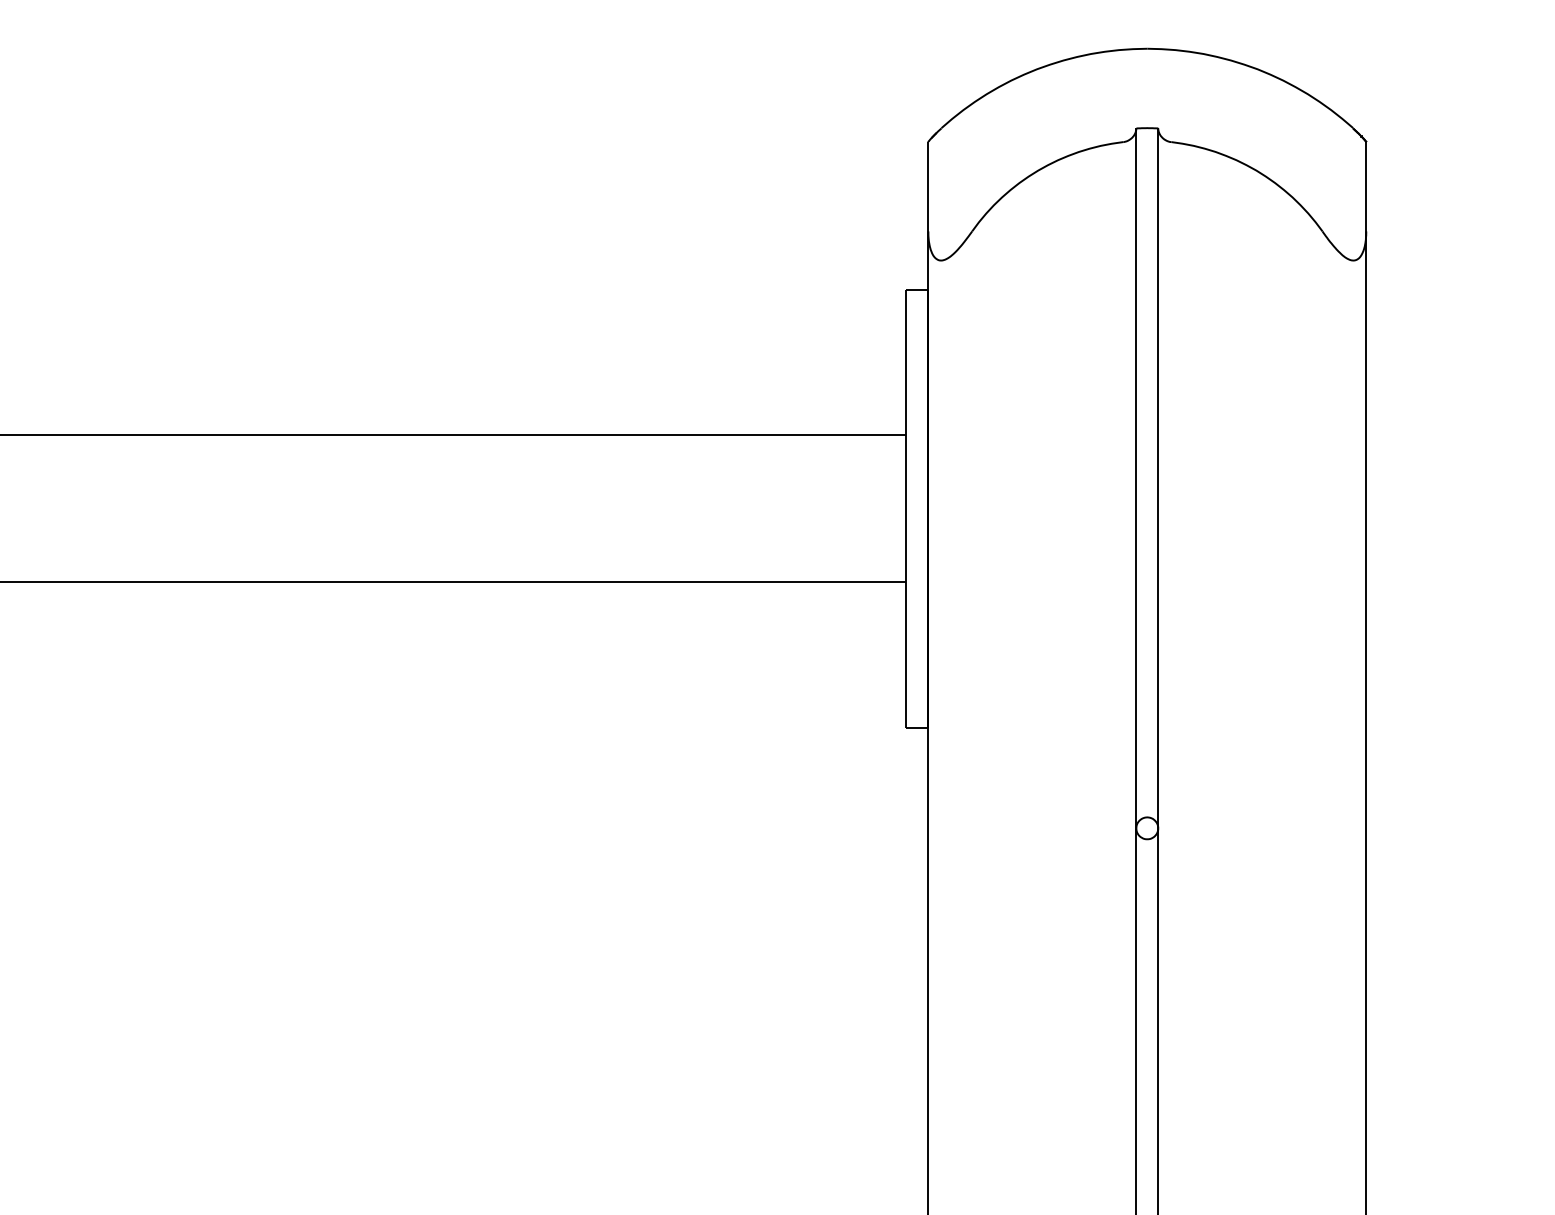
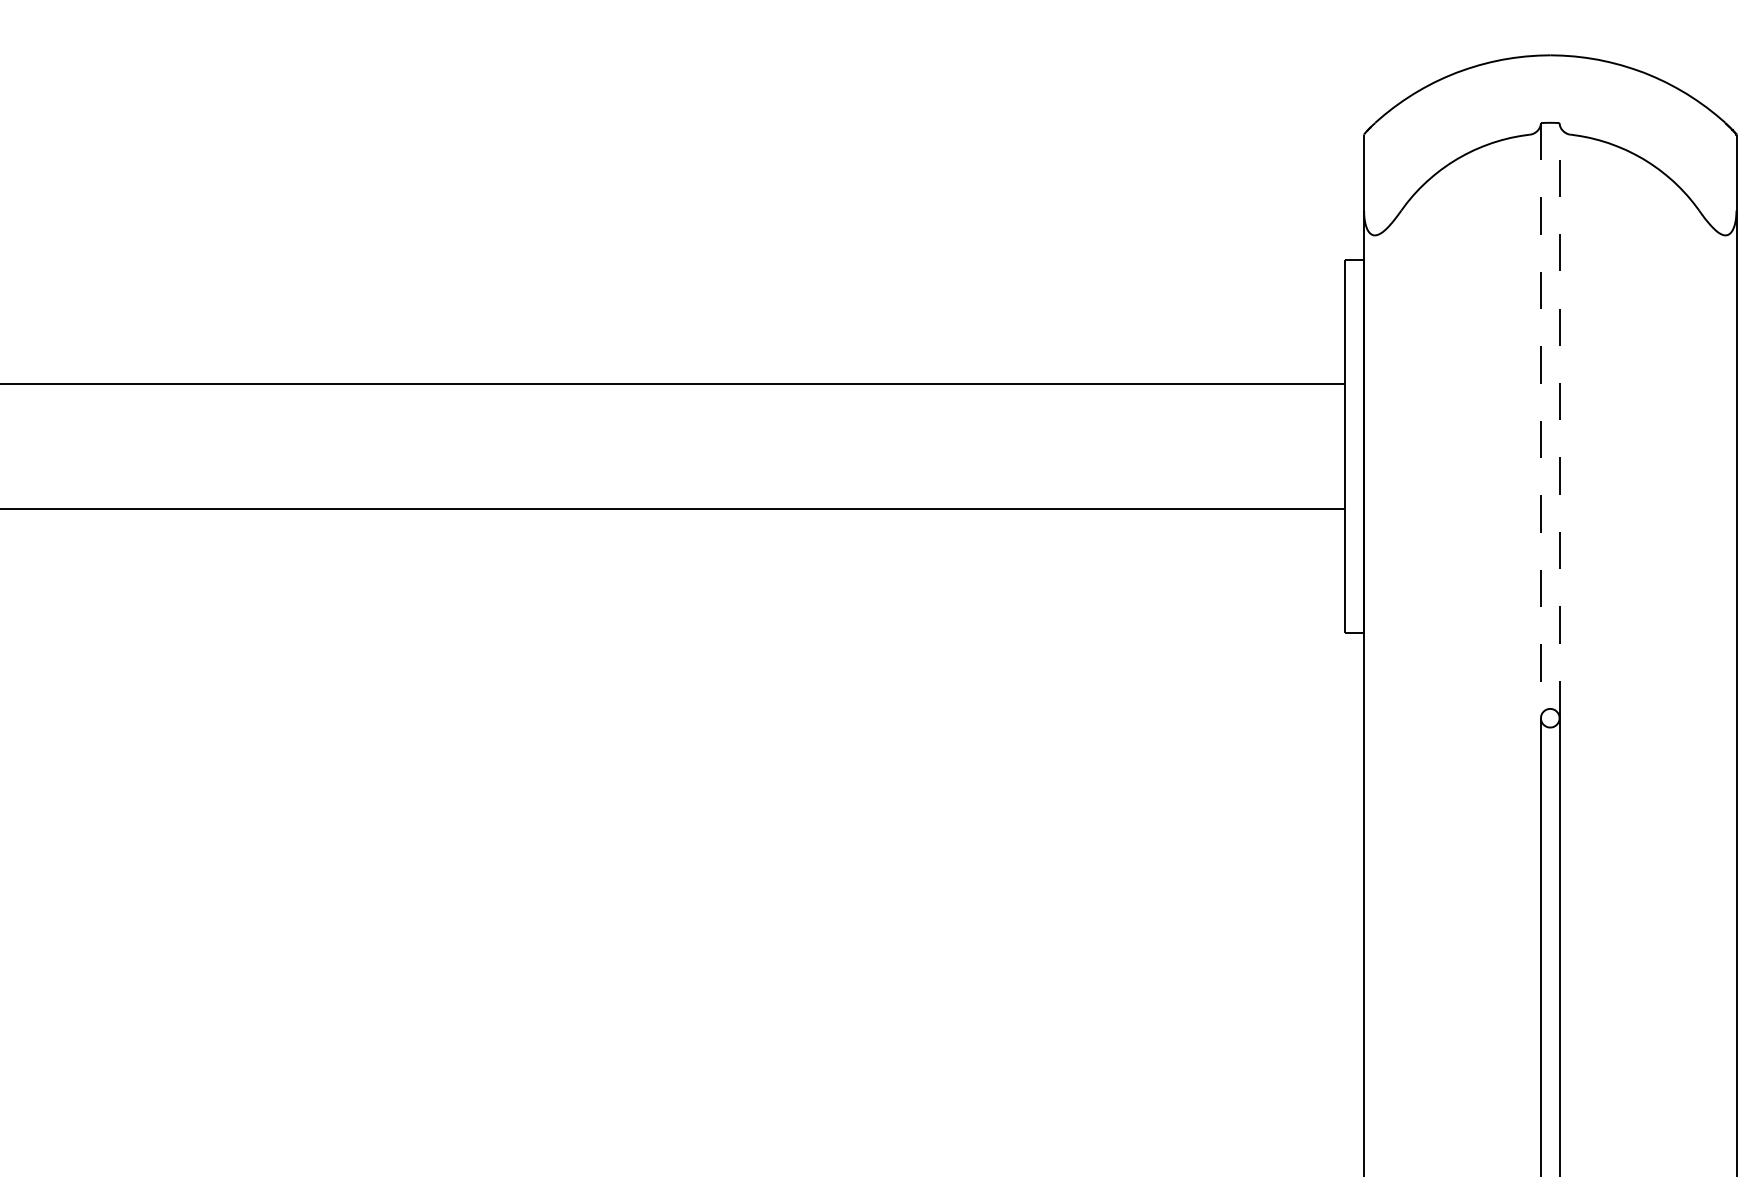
line: (1136, 478) -> (1541, 420), solid -> dashed
line: (1158, 478) -> (1559, 420), solid -> dashed

